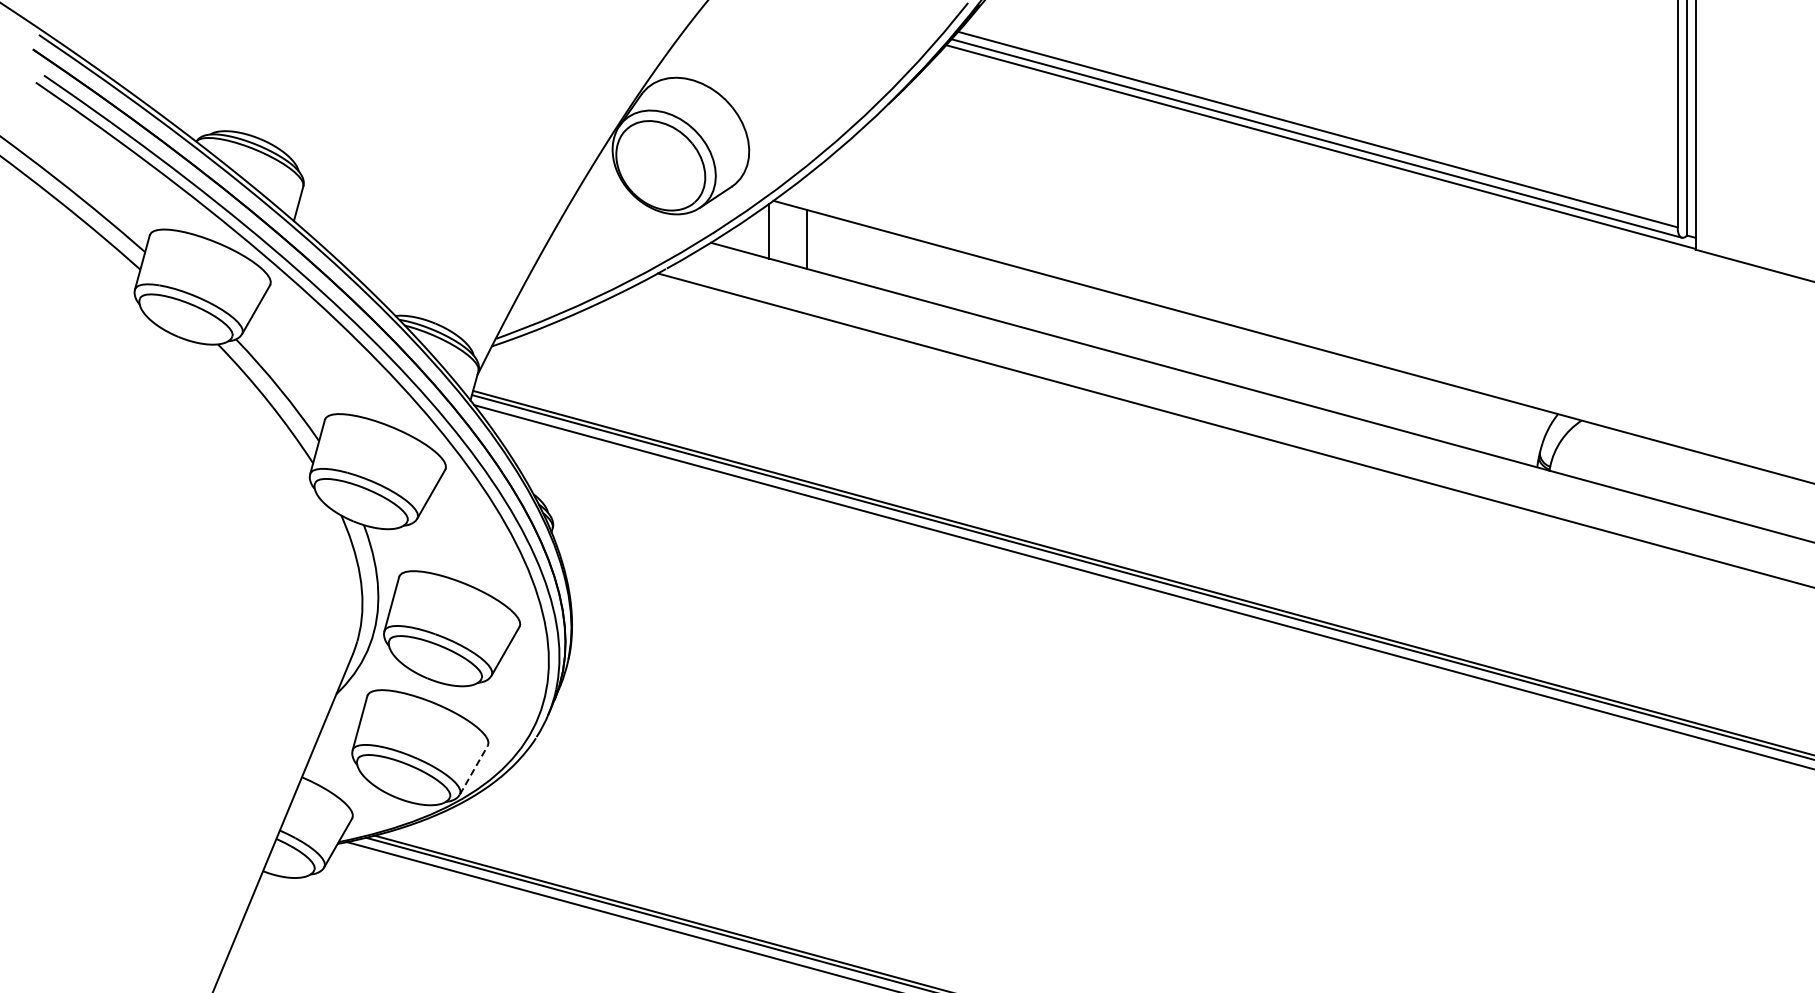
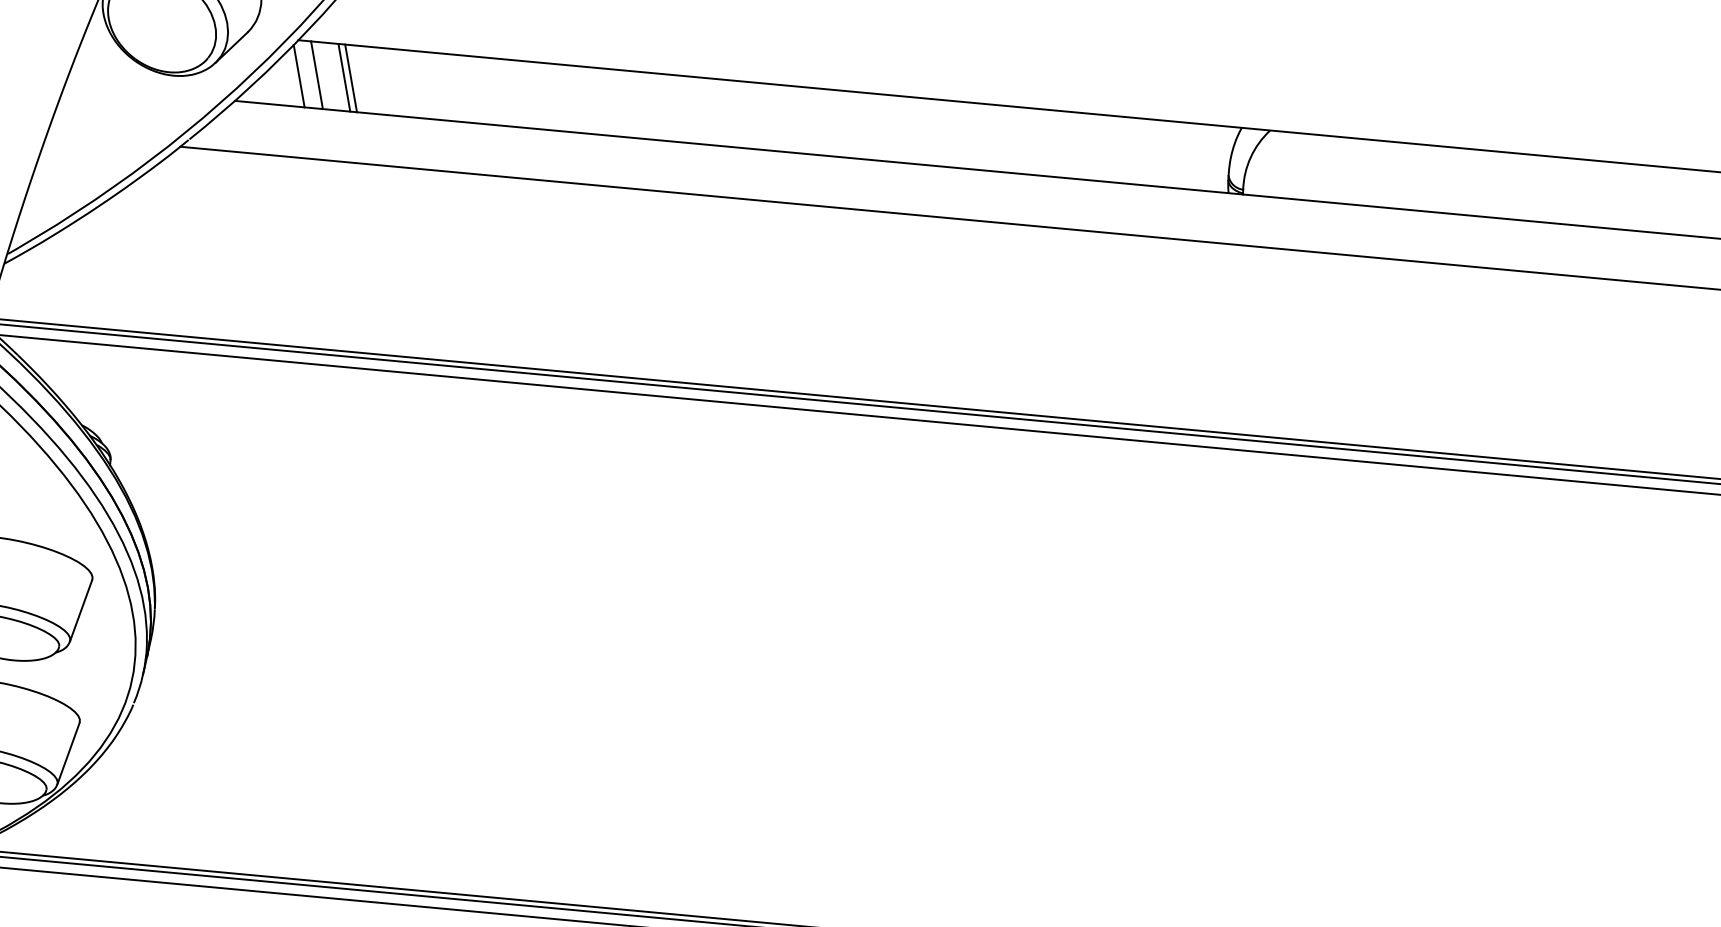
line: (784, 232) -> (317, 74), added
line: (812, 240) -> (351, 77), added
line: (474, 769) -> (69, 752), dashed -> solid

